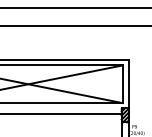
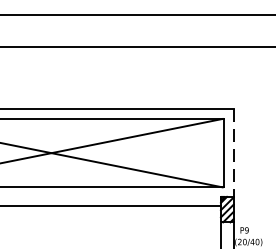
line: (128, 84) -> (233, 153), solid -> dashed

